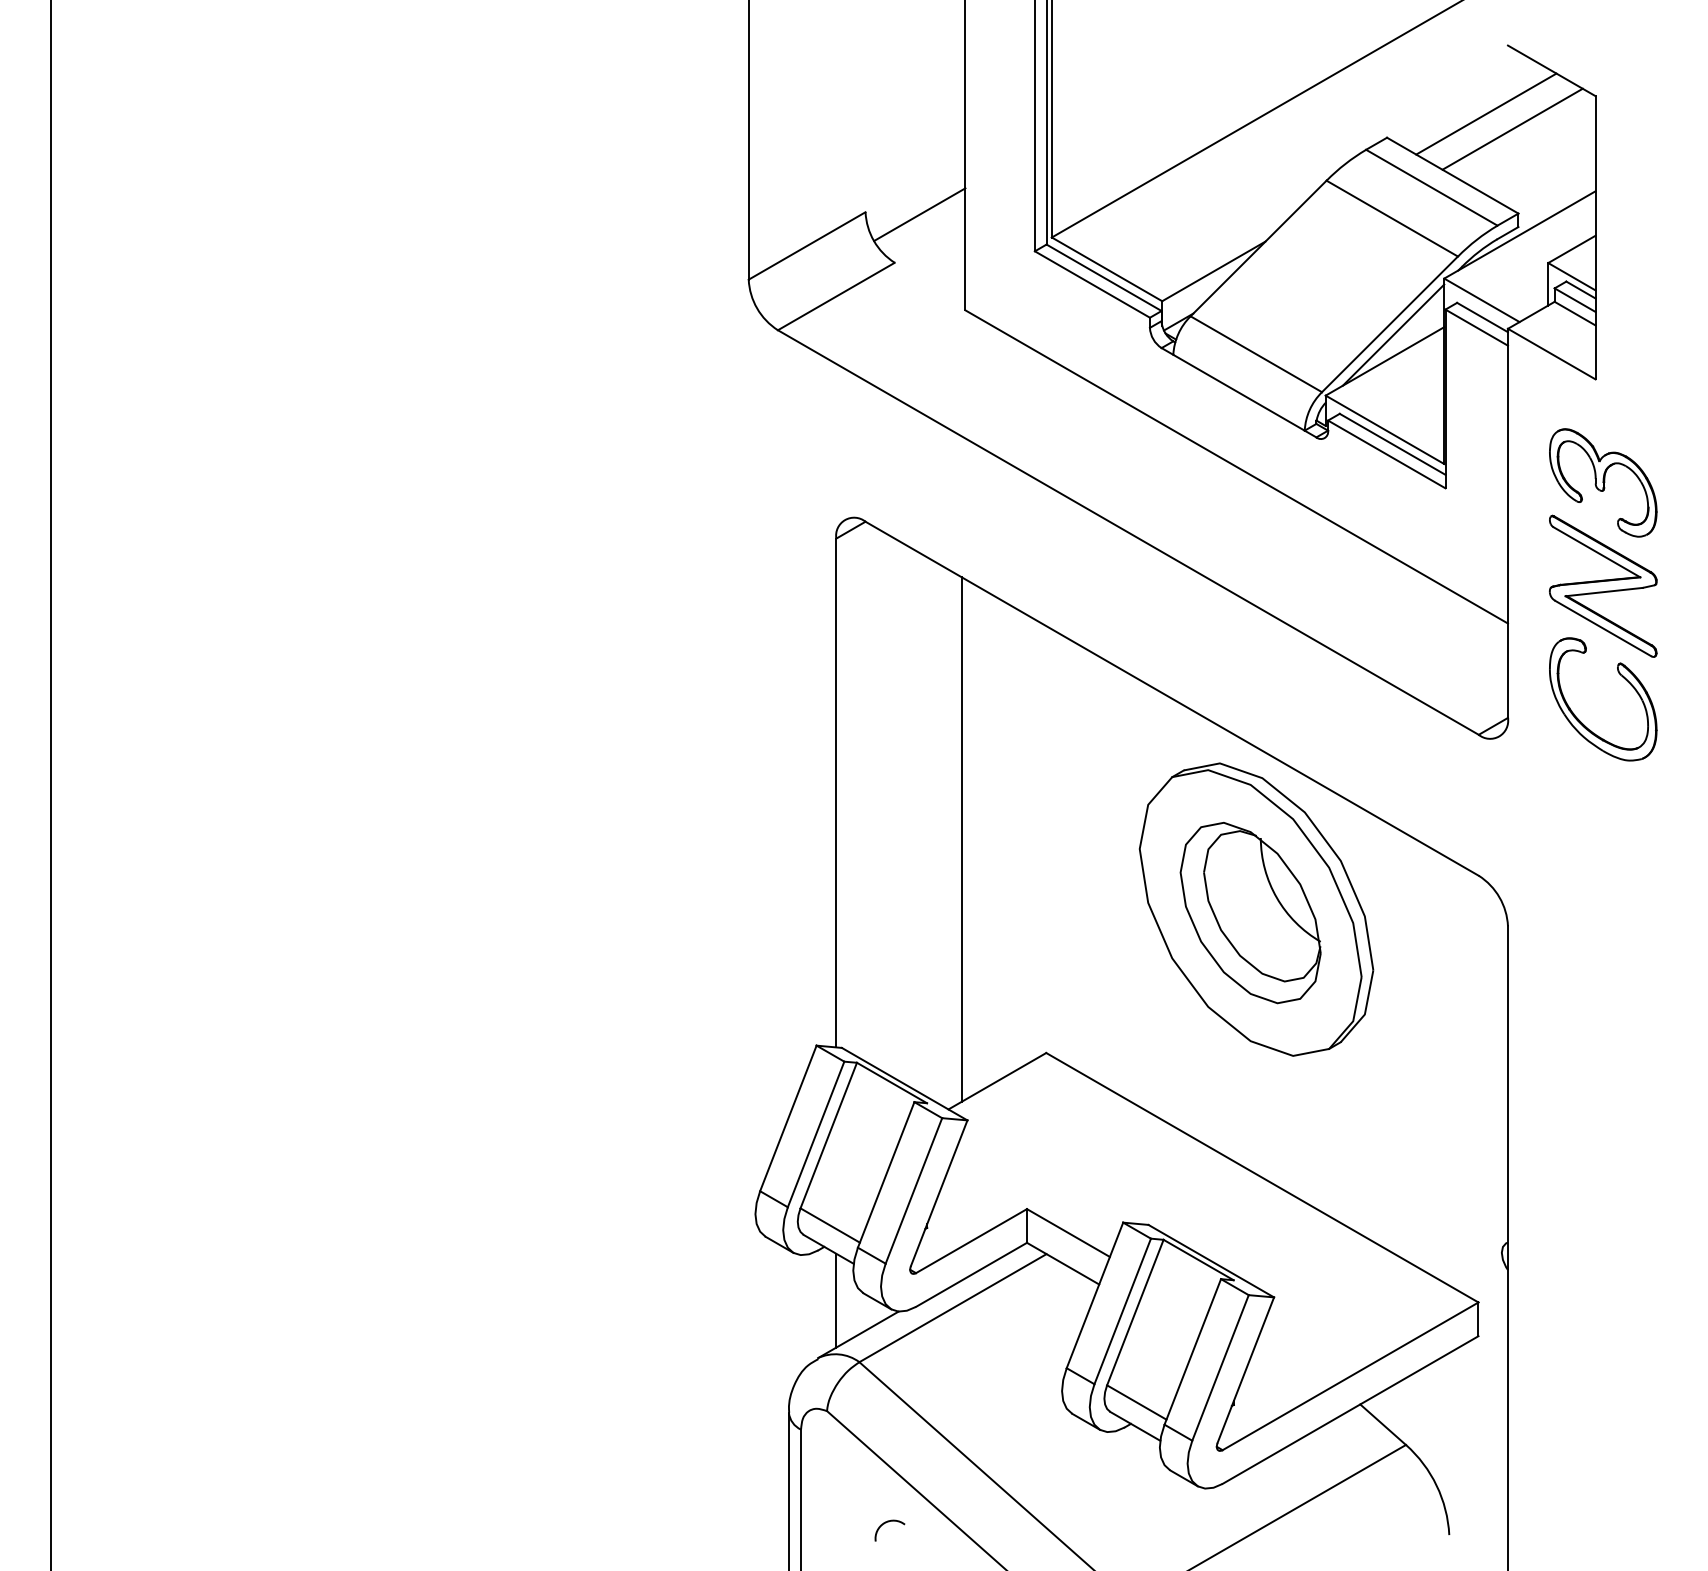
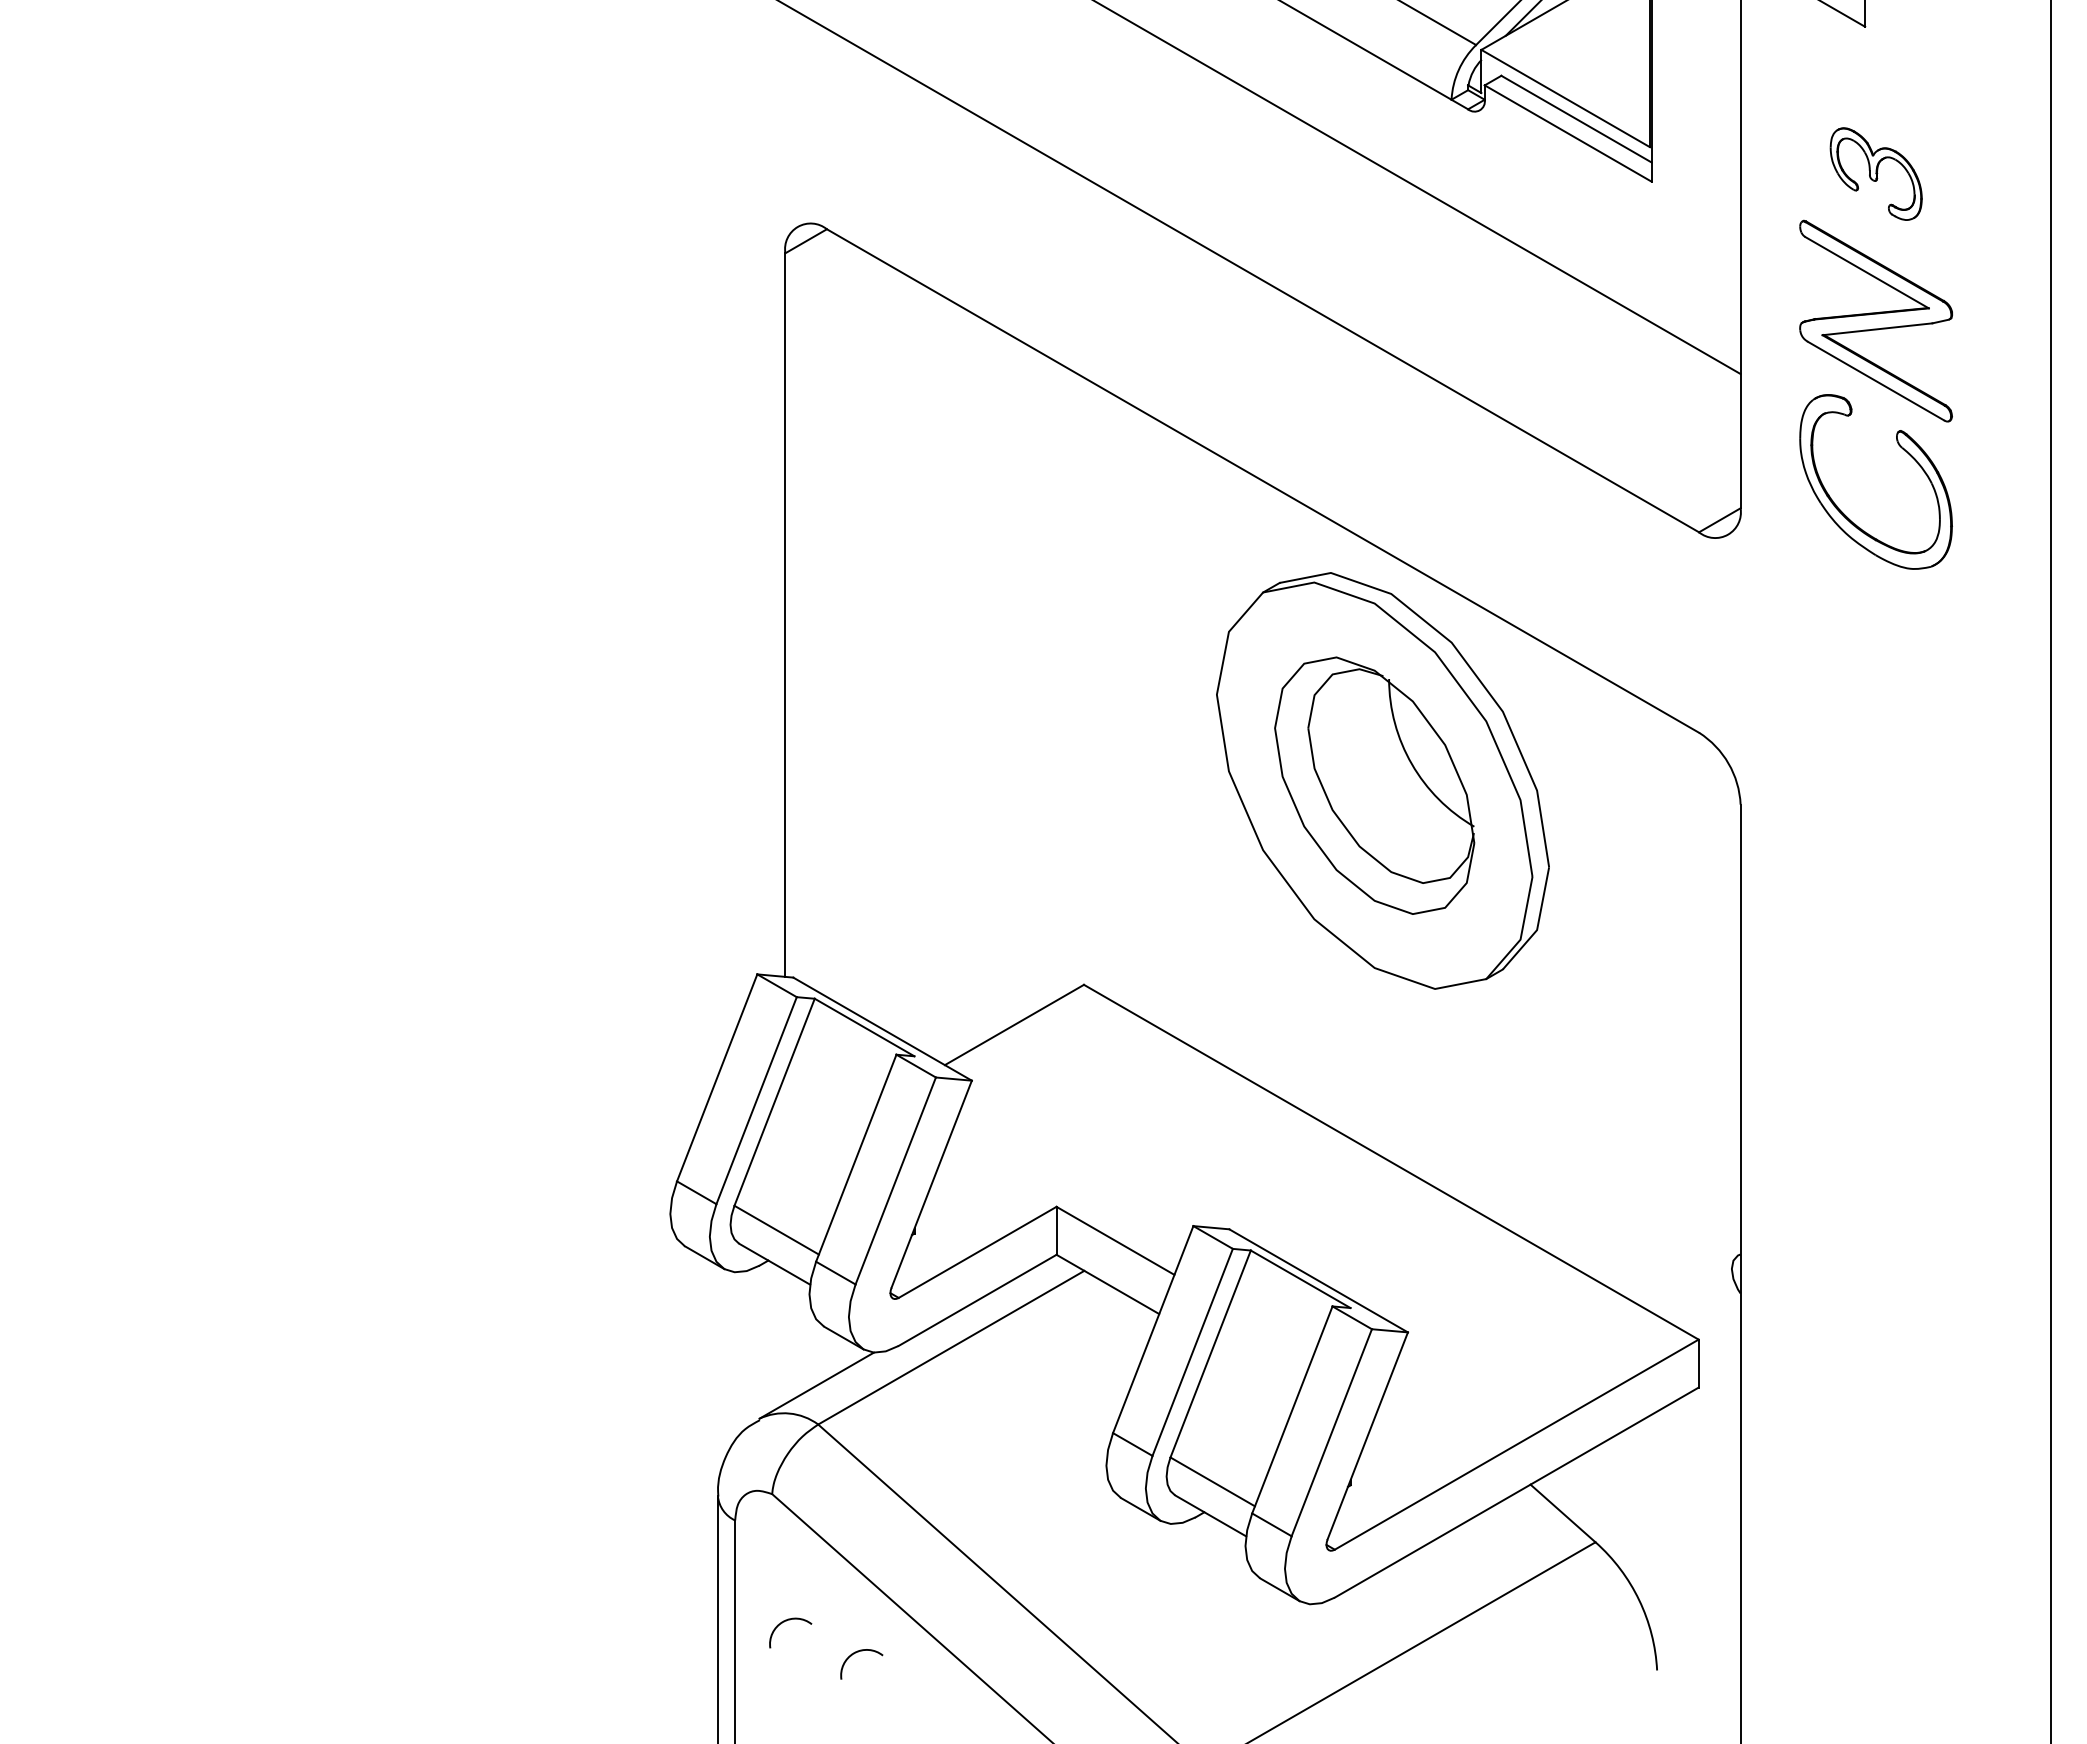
part: (1603, 482) -> (1876, 173), size x0.6
line: (961, 839) -> (963, 681), removed
line: (836, 1300) -> (785, 1336), removed
arc: (836, 1501) -> (785, 1622), added

